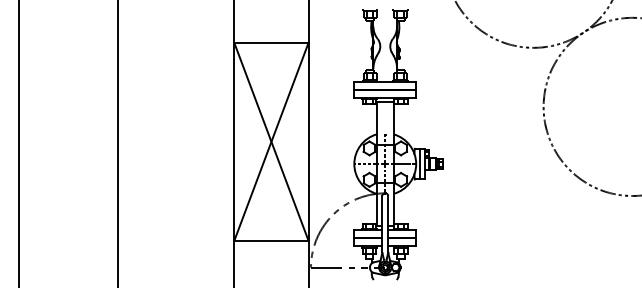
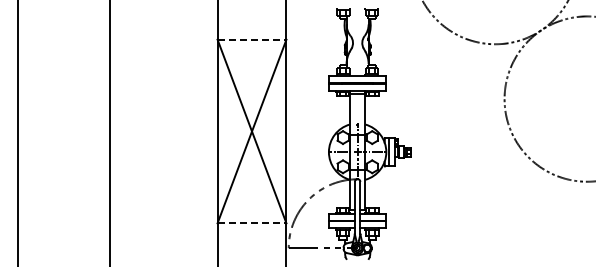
line: (271, 42) -> (252, 39), solid -> dashed
line: (271, 240) -> (252, 223), solid -> dashed

